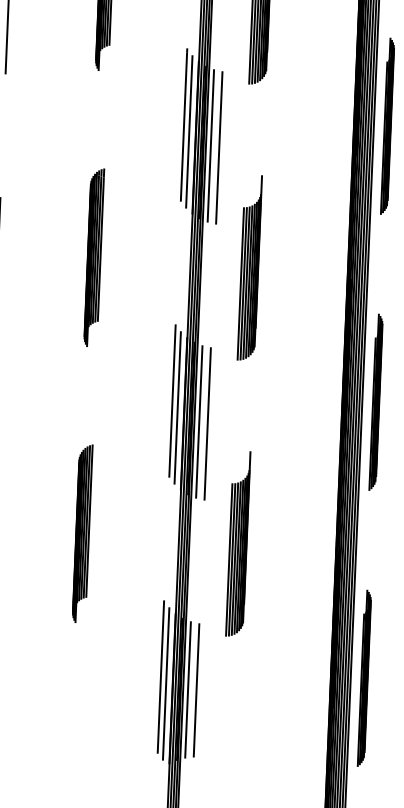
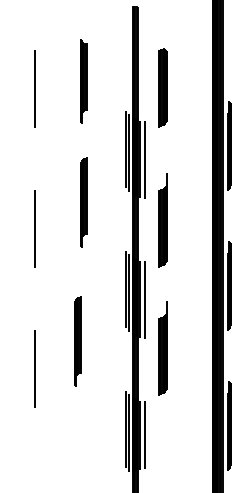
part: (93, 257) -> (83, 202), moved
part: (82, 533) -> (77, 341), moved
part: (237, 544) -> (162, 348), moved

